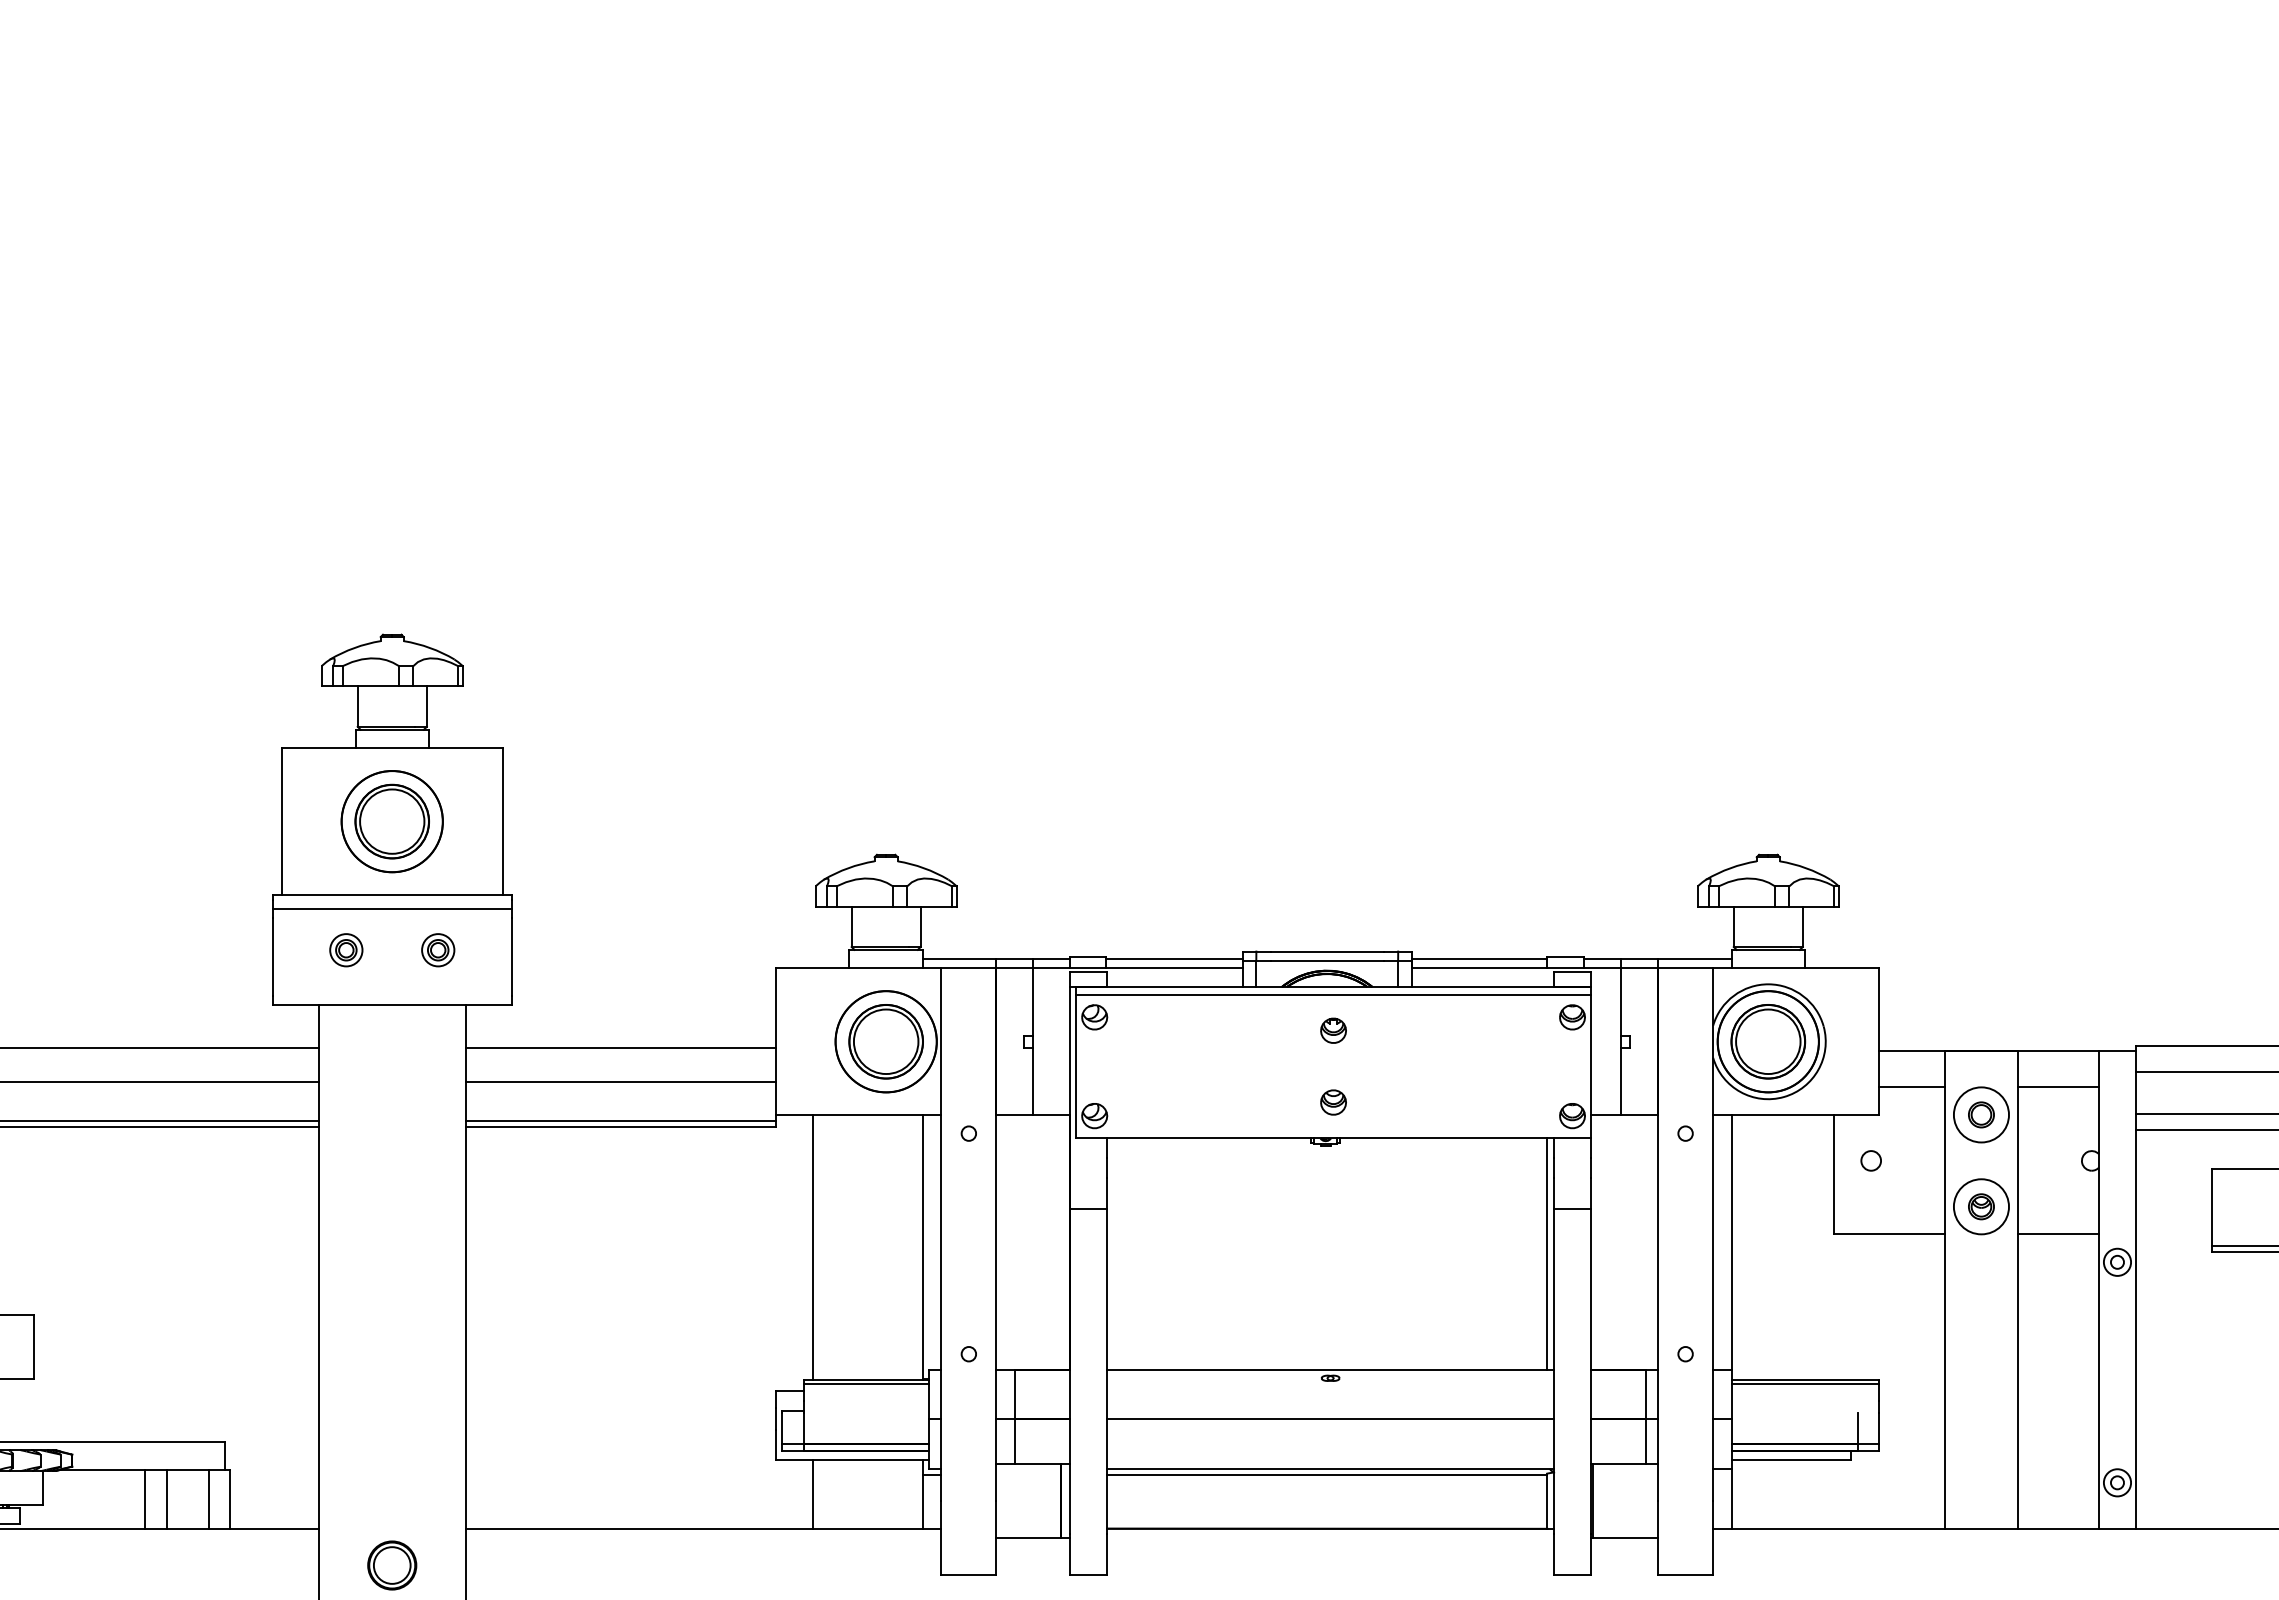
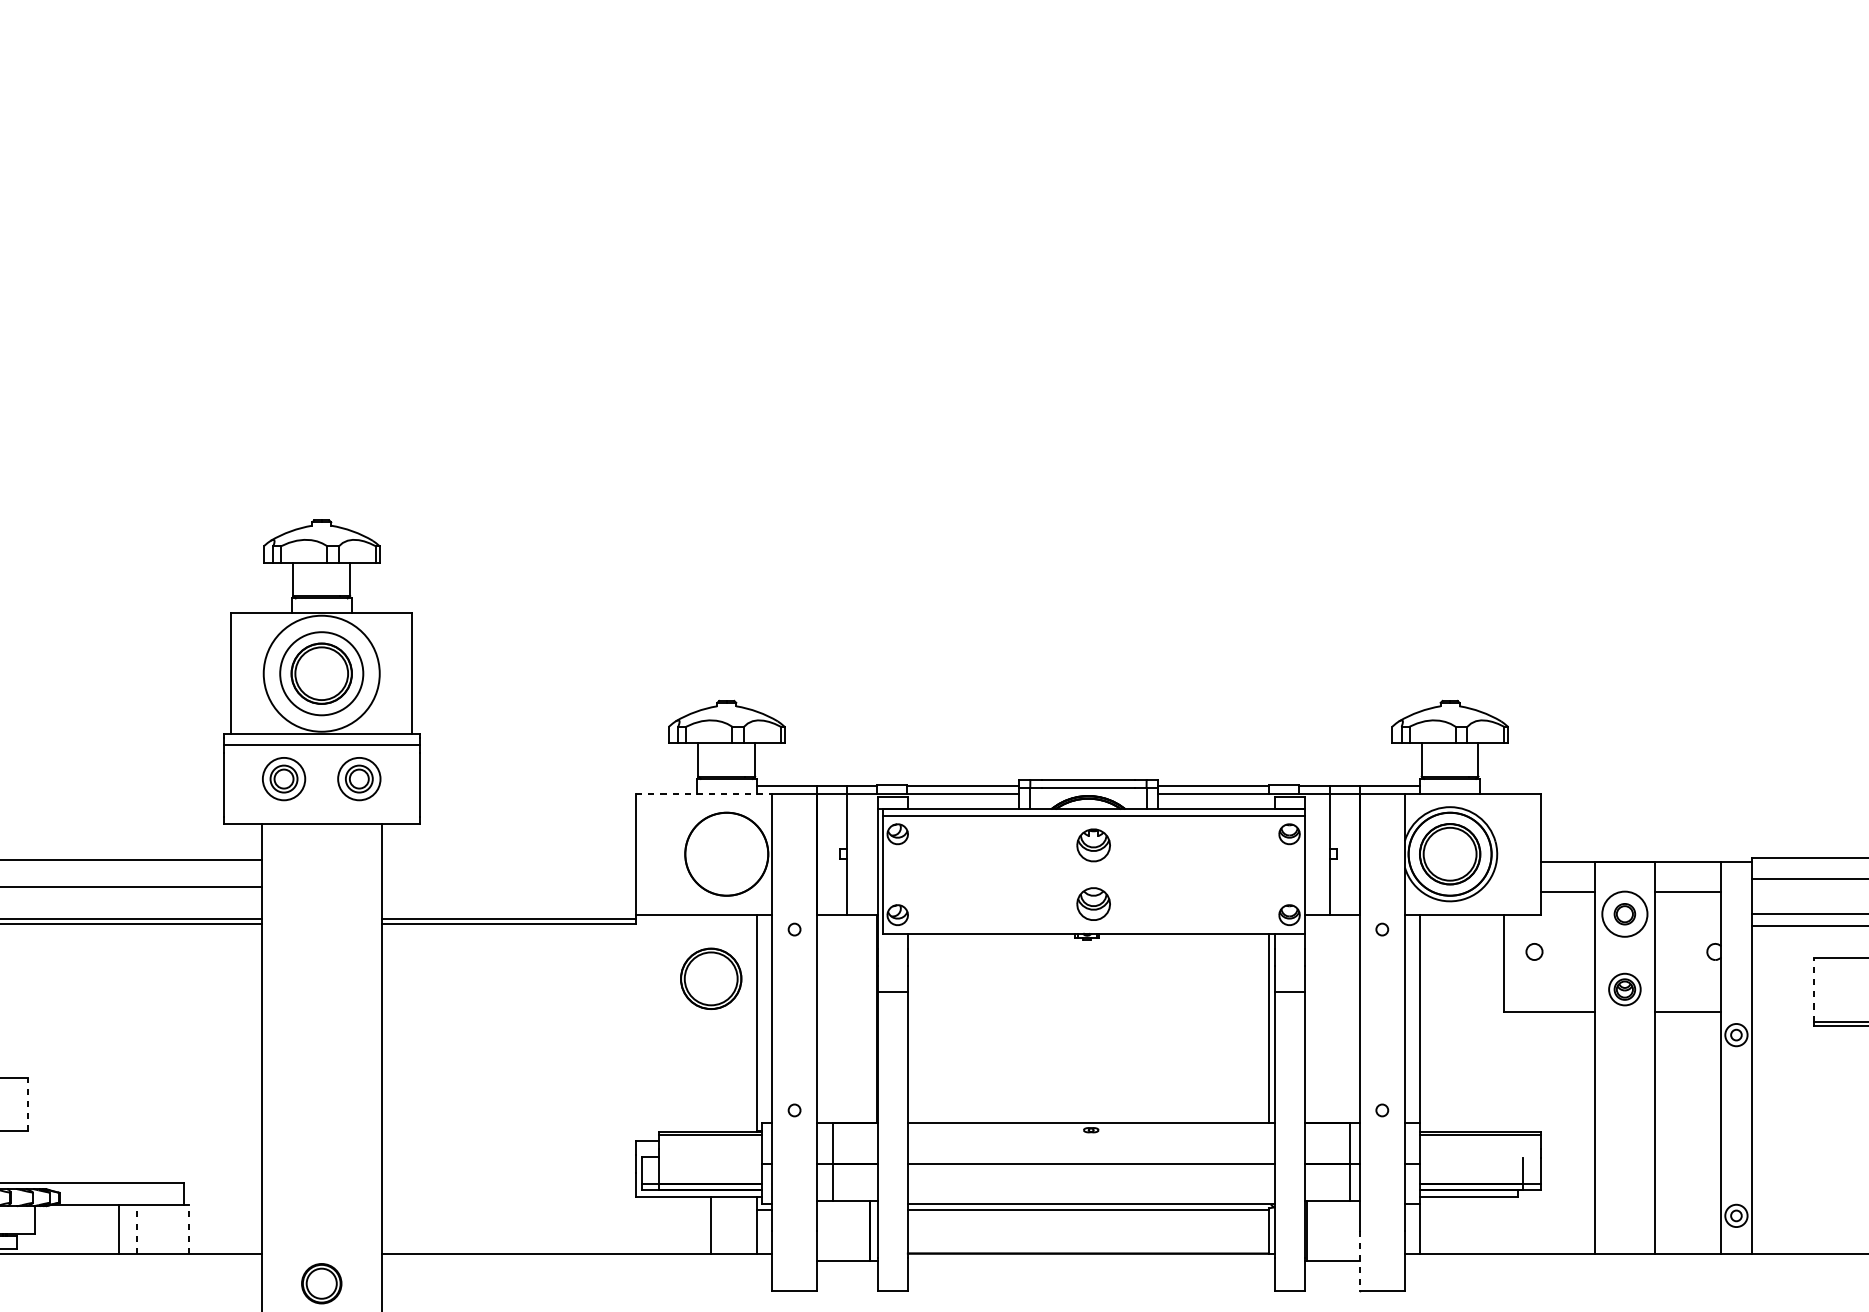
circle: (391, 821) -> (321, 673), size x1.4
part: (346, 950) -> (284, 779), size x1.6
part: (438, 950) -> (359, 779), size x1.6
line: (858, 968) -> (704, 794), solid -> dashed
part: (1333, 1030) -> (1093, 845), size x1.6
part: (885, 1041) -> (710, 978), moved
line: (620, 1048) -> (508, 859), removed
line: (620, 1081) -> (508, 886), removed
part: (1333, 1102) -> (1093, 904), size x1.6
circle: (1981, 1206) -> (1624, 989), size x0.7
line: (2212, 1206) -> (1814, 989), solid -> dashed
line: (812, 1247) -> (666, 1022), removed
line: (33, 1346) -> (27, 1104), solid -> dashed
line: (812, 1493) -> (710, 1224), moved
line: (166, 1498) -> (136, 1228), solid -> dashed
line: (209, 1498) -> (171, 1228), removed
line: (230, 1498) -> (189, 1228), solid -> dashed
line: (1658, 1537) -> (1360, 1260), solid -> dashed

